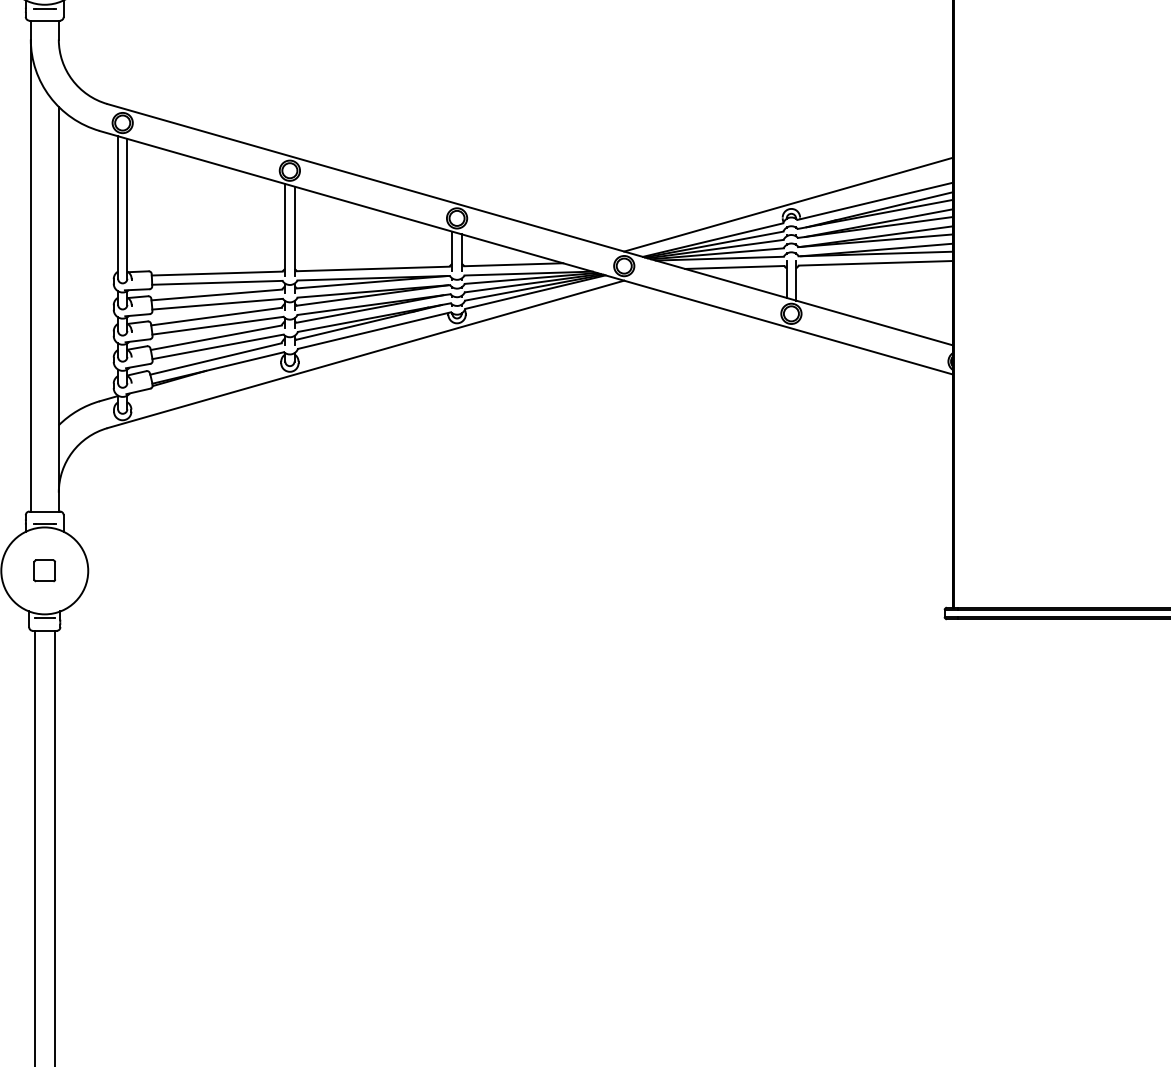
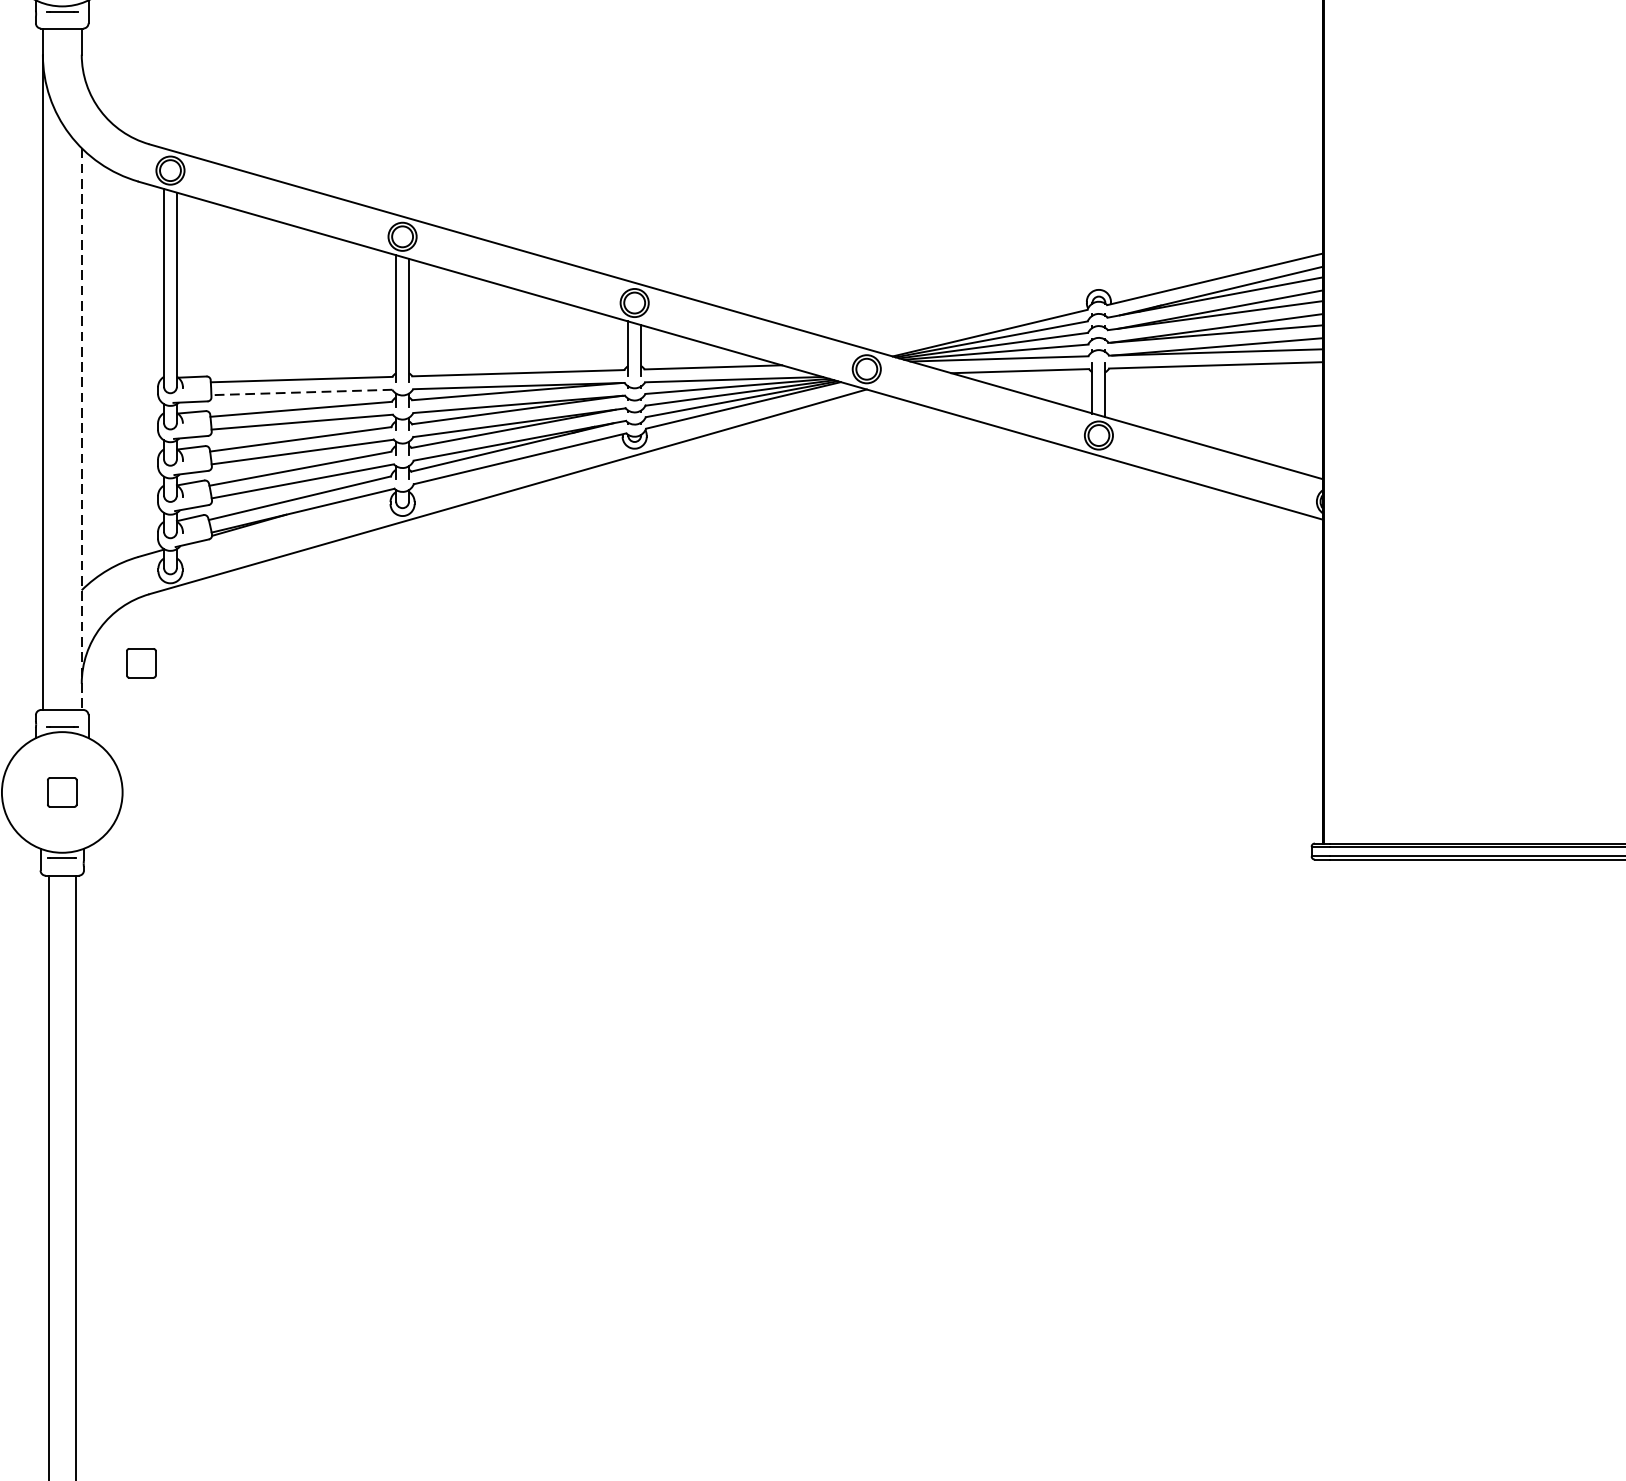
line: (788, 204) -> (1094, 283), removed
line: (216, 282) -> (300, 392), solid -> dashed
line: (58, 309) -> (81, 429), solid -> dashed
part: (101, 477) -> (141, 662), added

